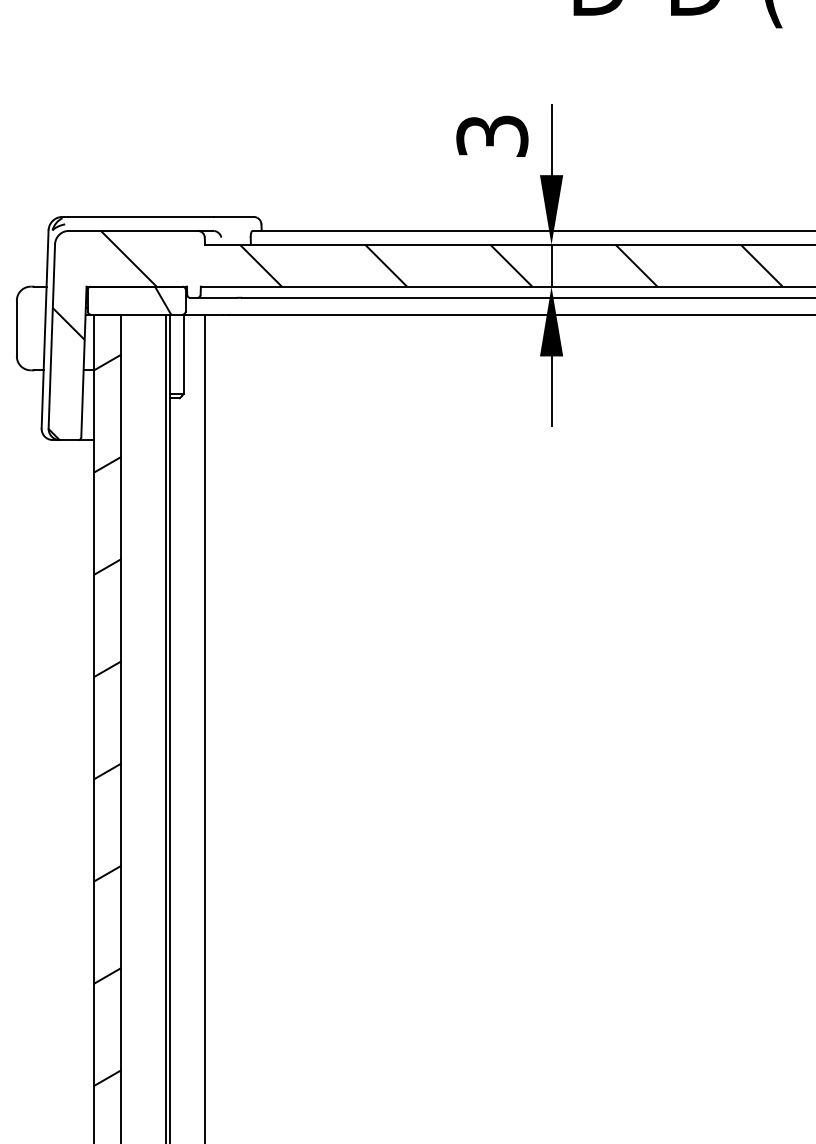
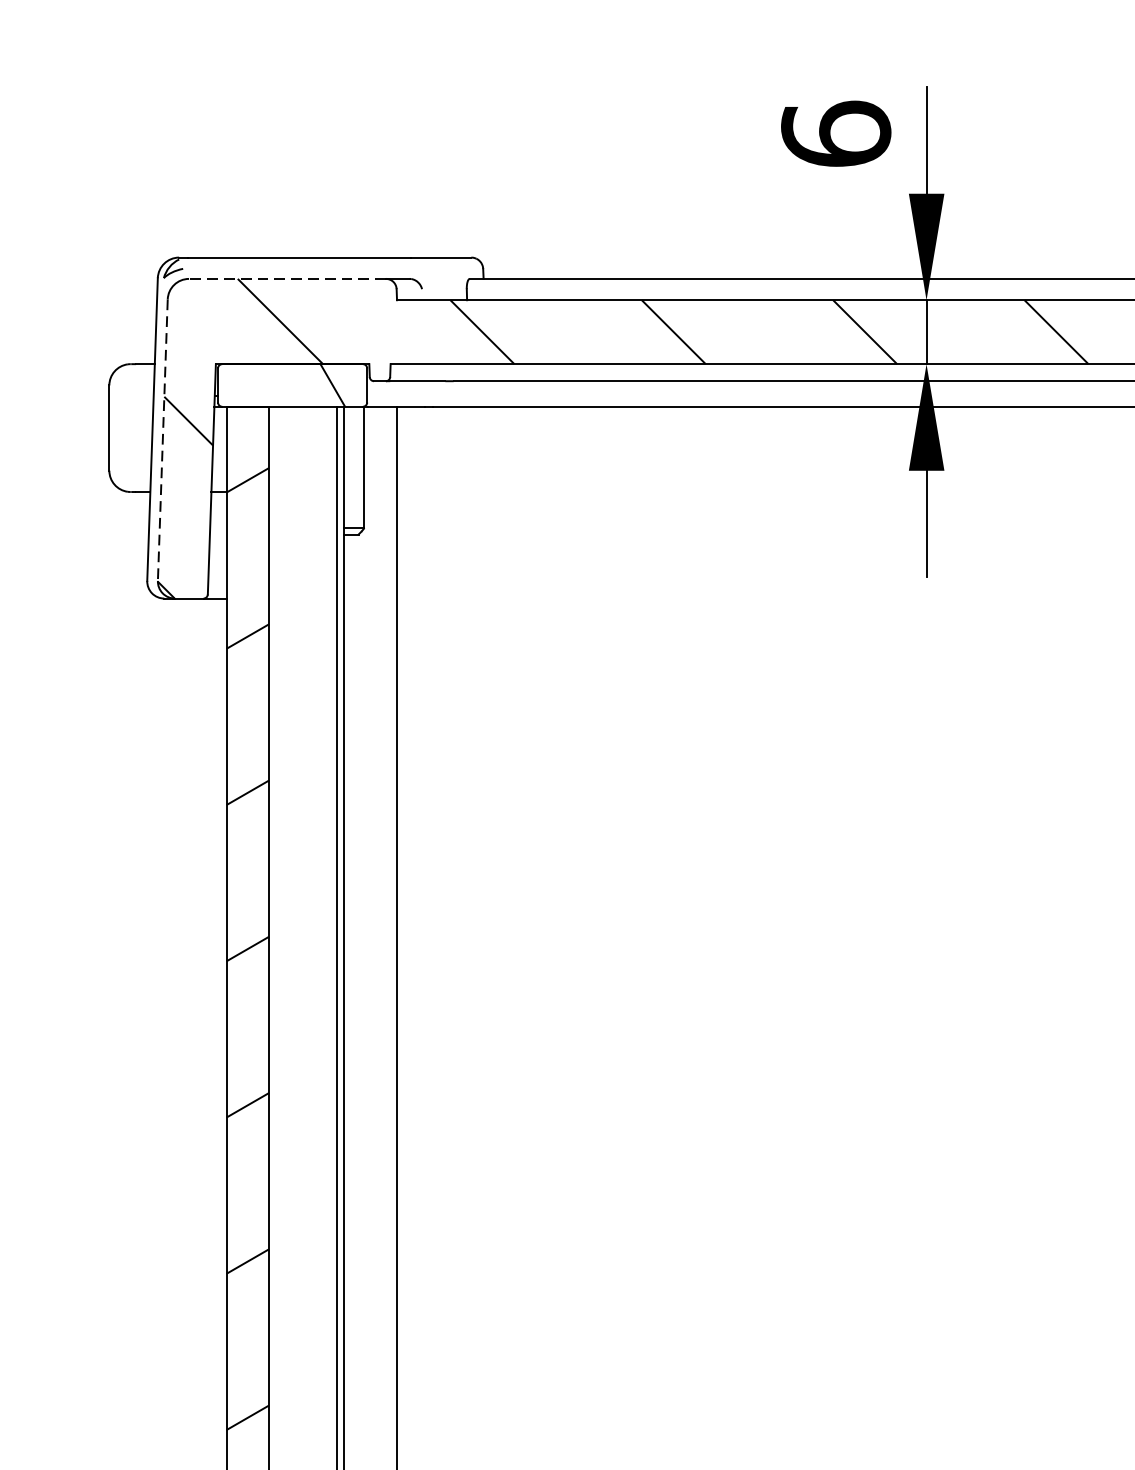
text: (492, 135) -> (836, 133), 3 -> 6
line: (132, 230) -> (286, 278), solid -> dashed
line: (51, 336) -> (162, 440), solid -> dashed

